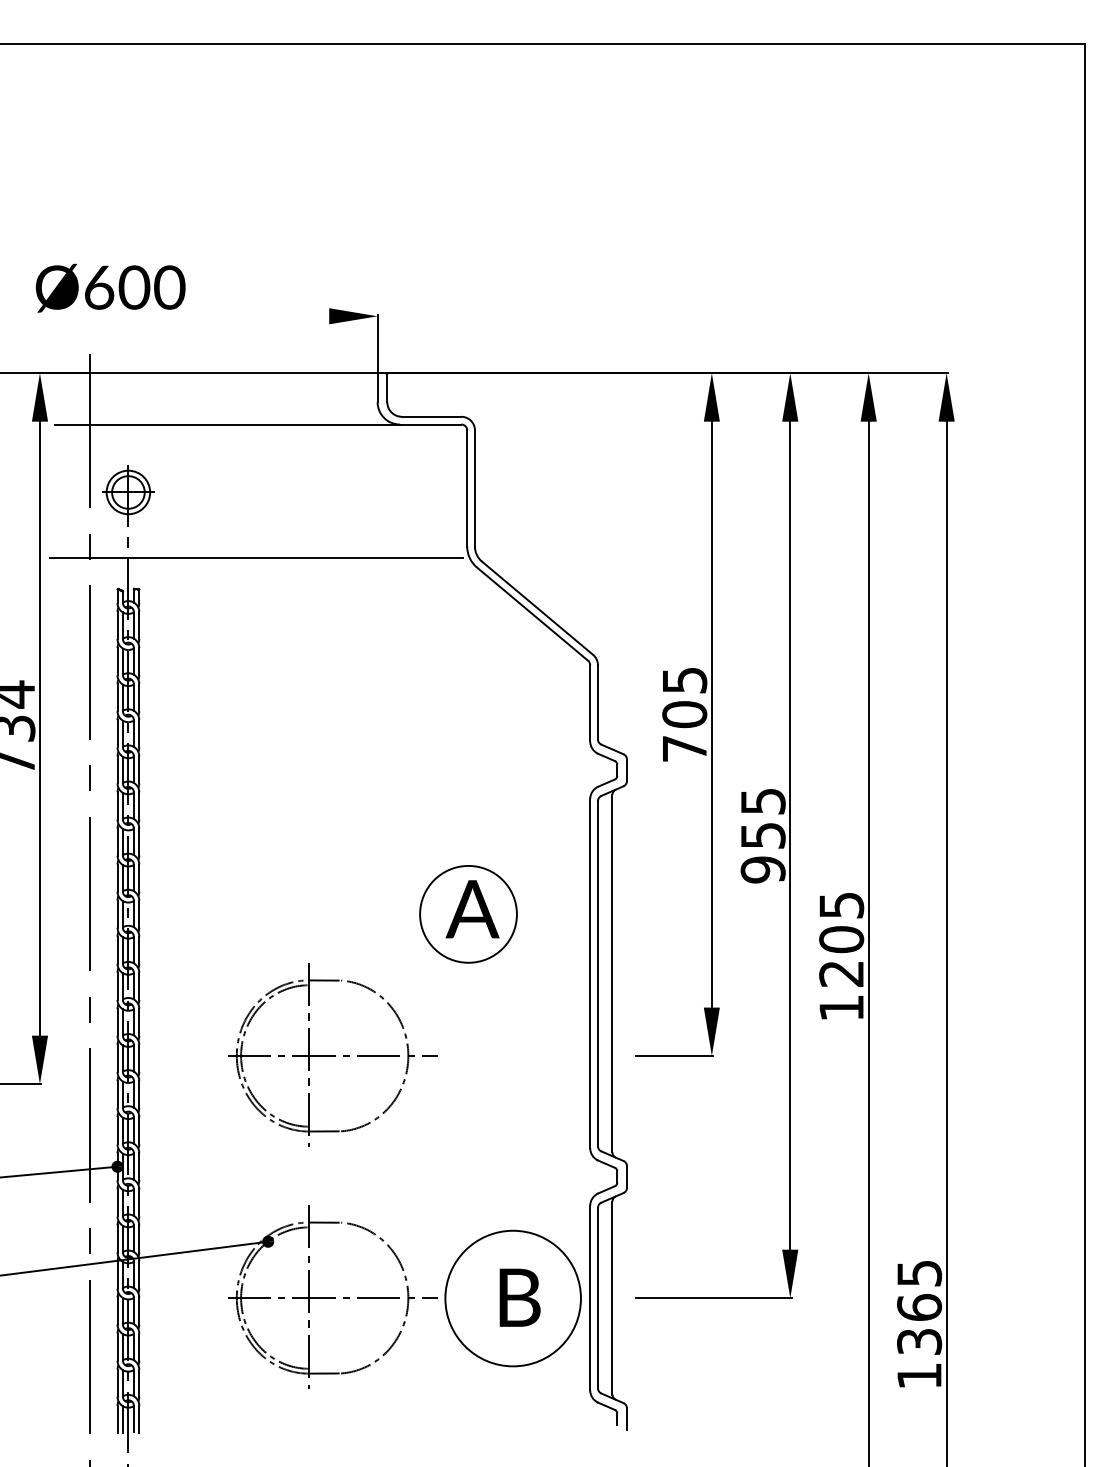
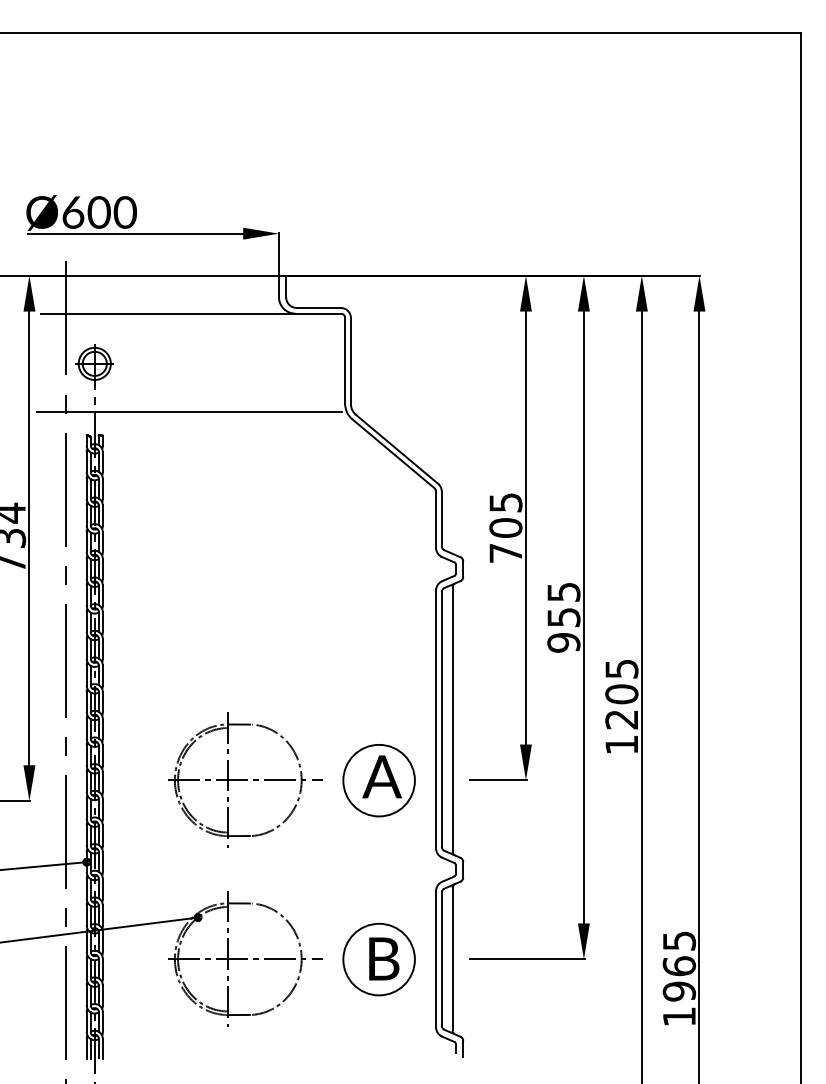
line: (183, 316) -> (135, 233), added
part: (467, 914) -> (378, 780), moved
circle: (512, 1298) -> (378, 959), size x0.71
text: (918, 1341) -> (678, 991), 1365 -> 1965

